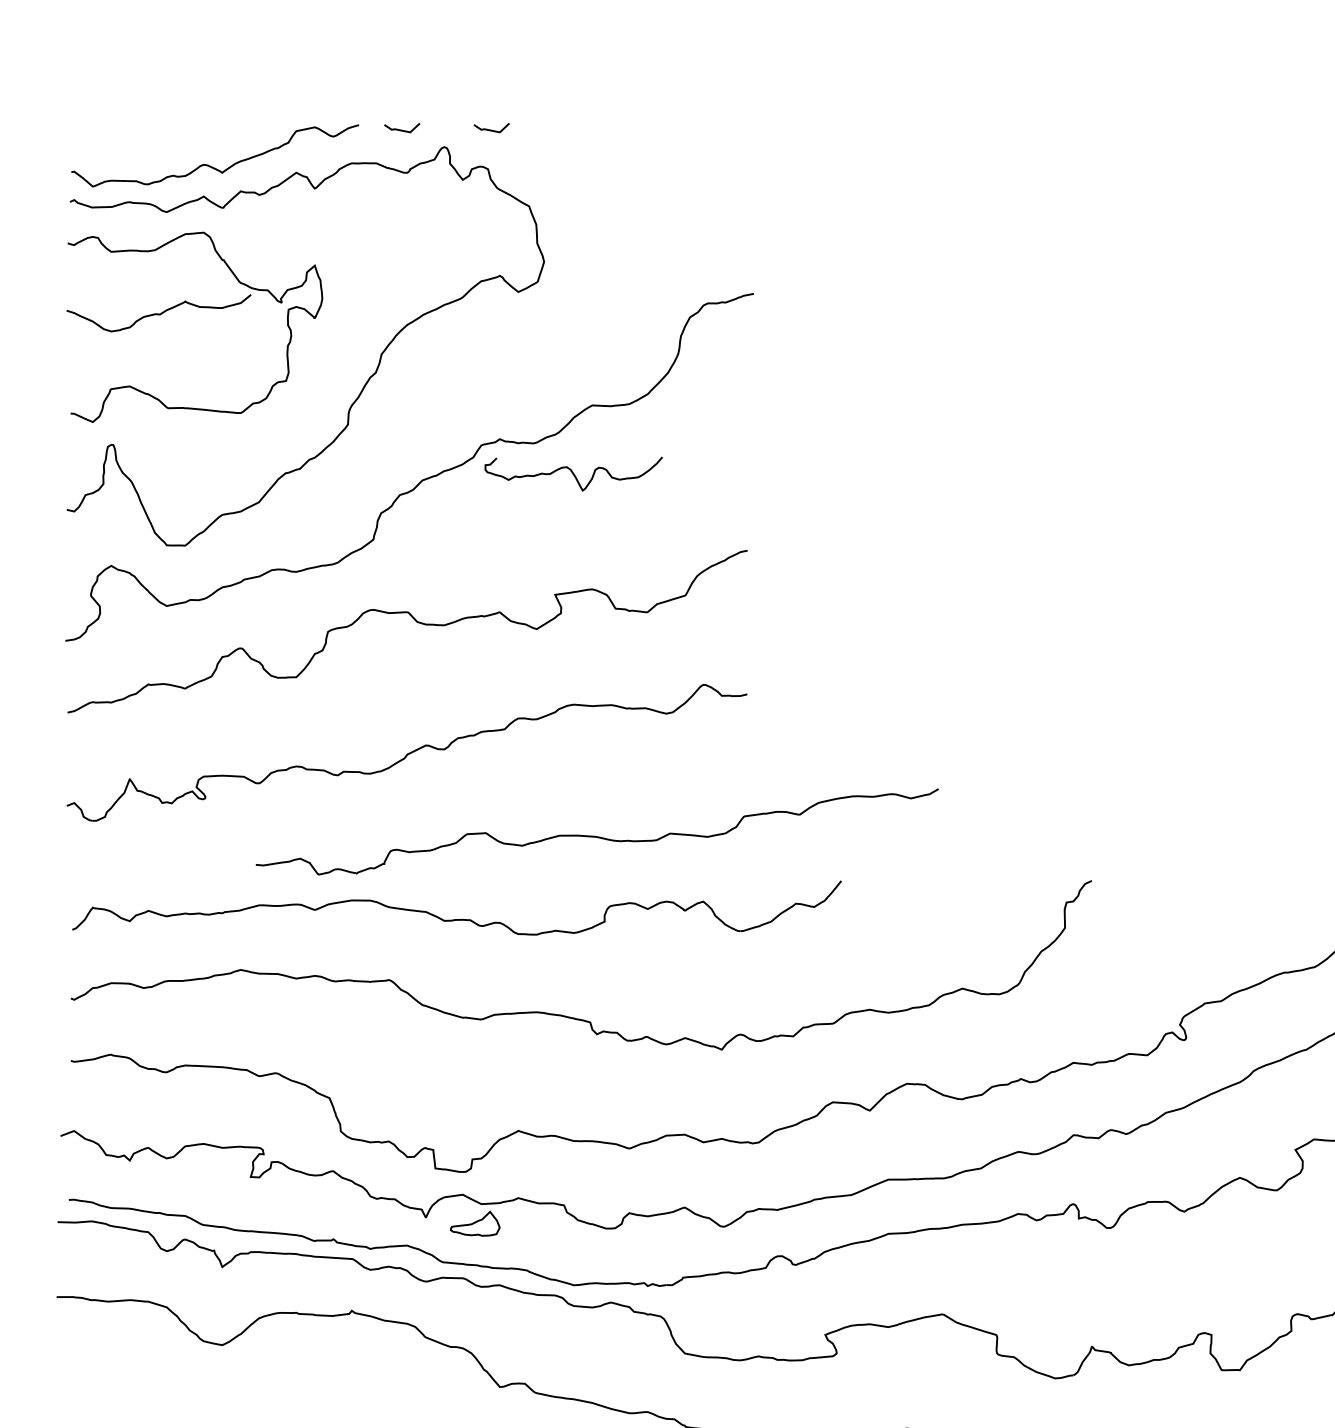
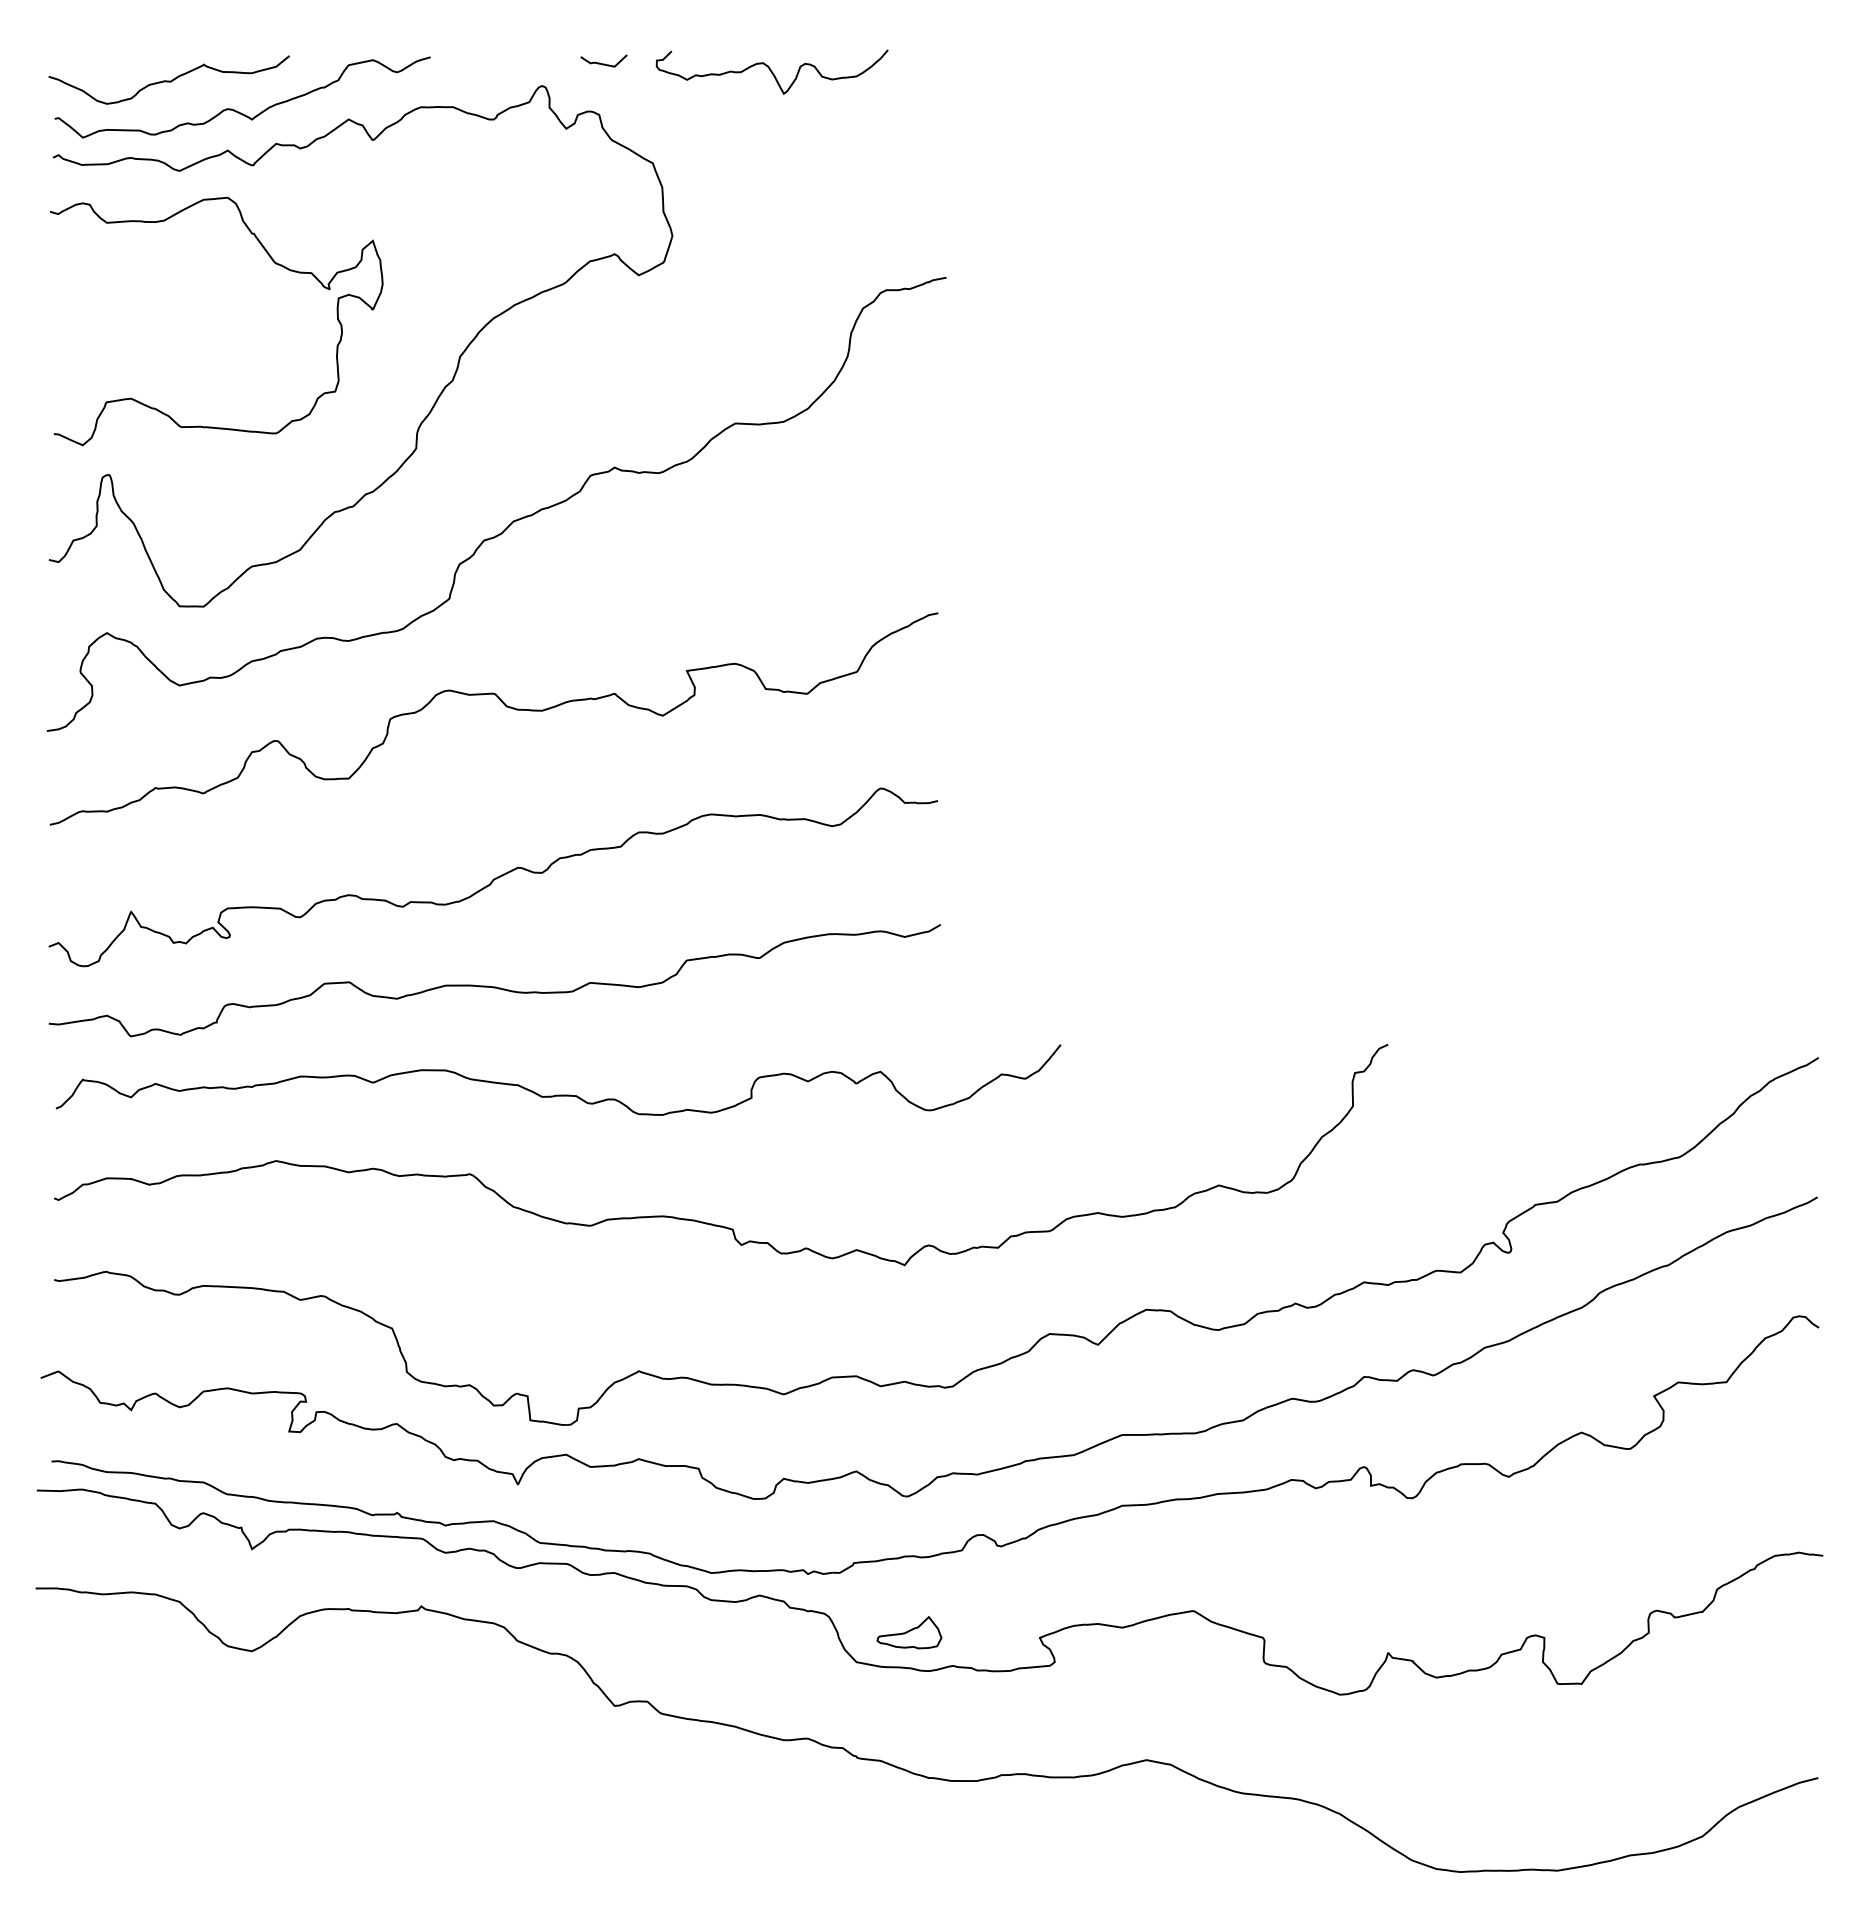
curve: (401, 129) -> (486, 63), removed
curve: (158, 313) -> (168, 80), moved
curve: (573, 473) -> (771, 71), moved
part: (596, 831) -> (494, 980), moved
part: (475, 1223) -> (909, 1632), moved

